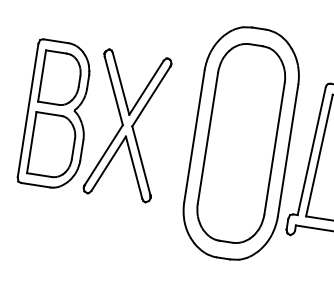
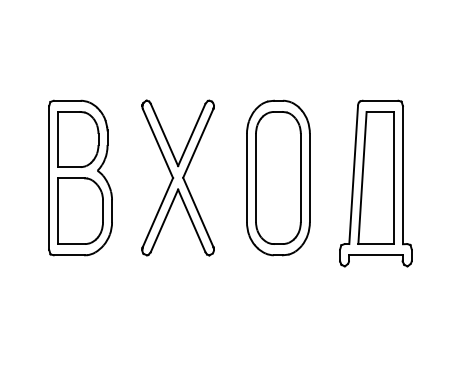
part: (127, 125) -> (177, 177), moved
part: (241, 142) -> (278, 177), size x0.62

